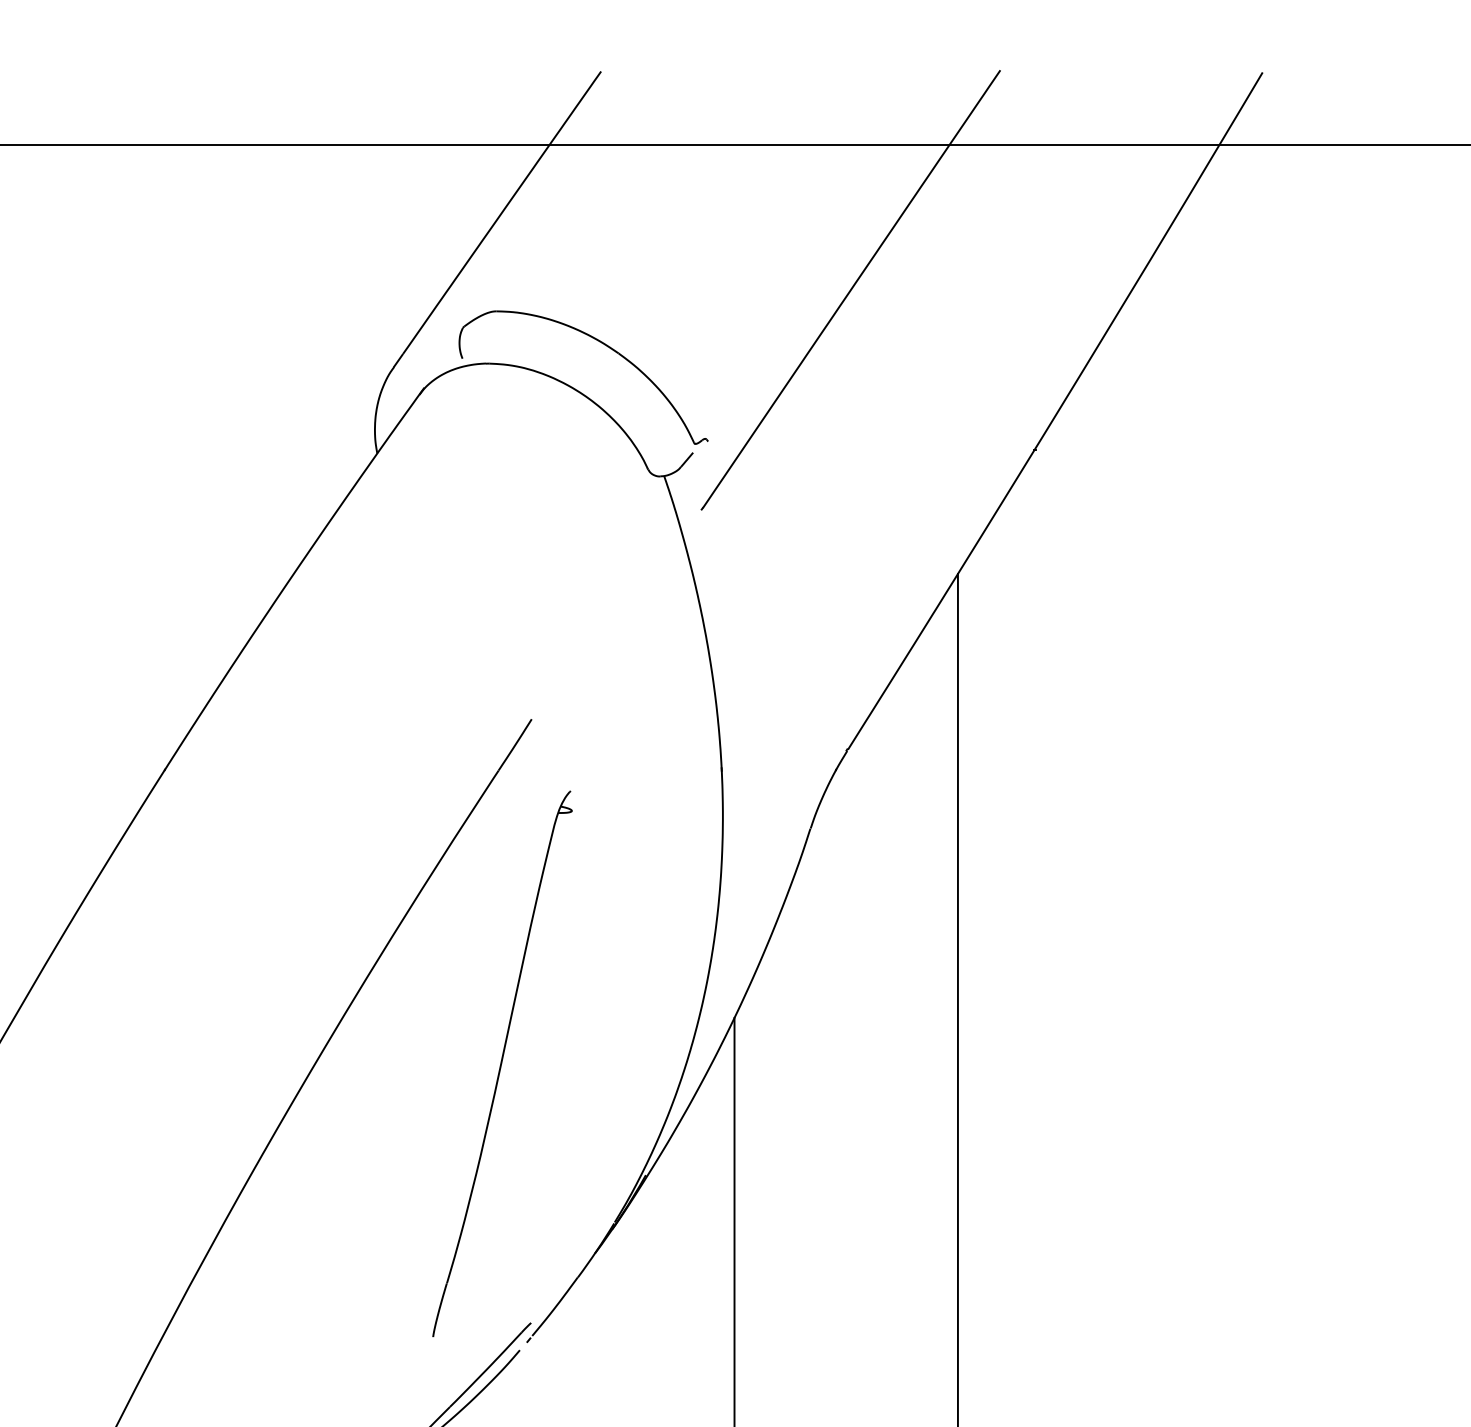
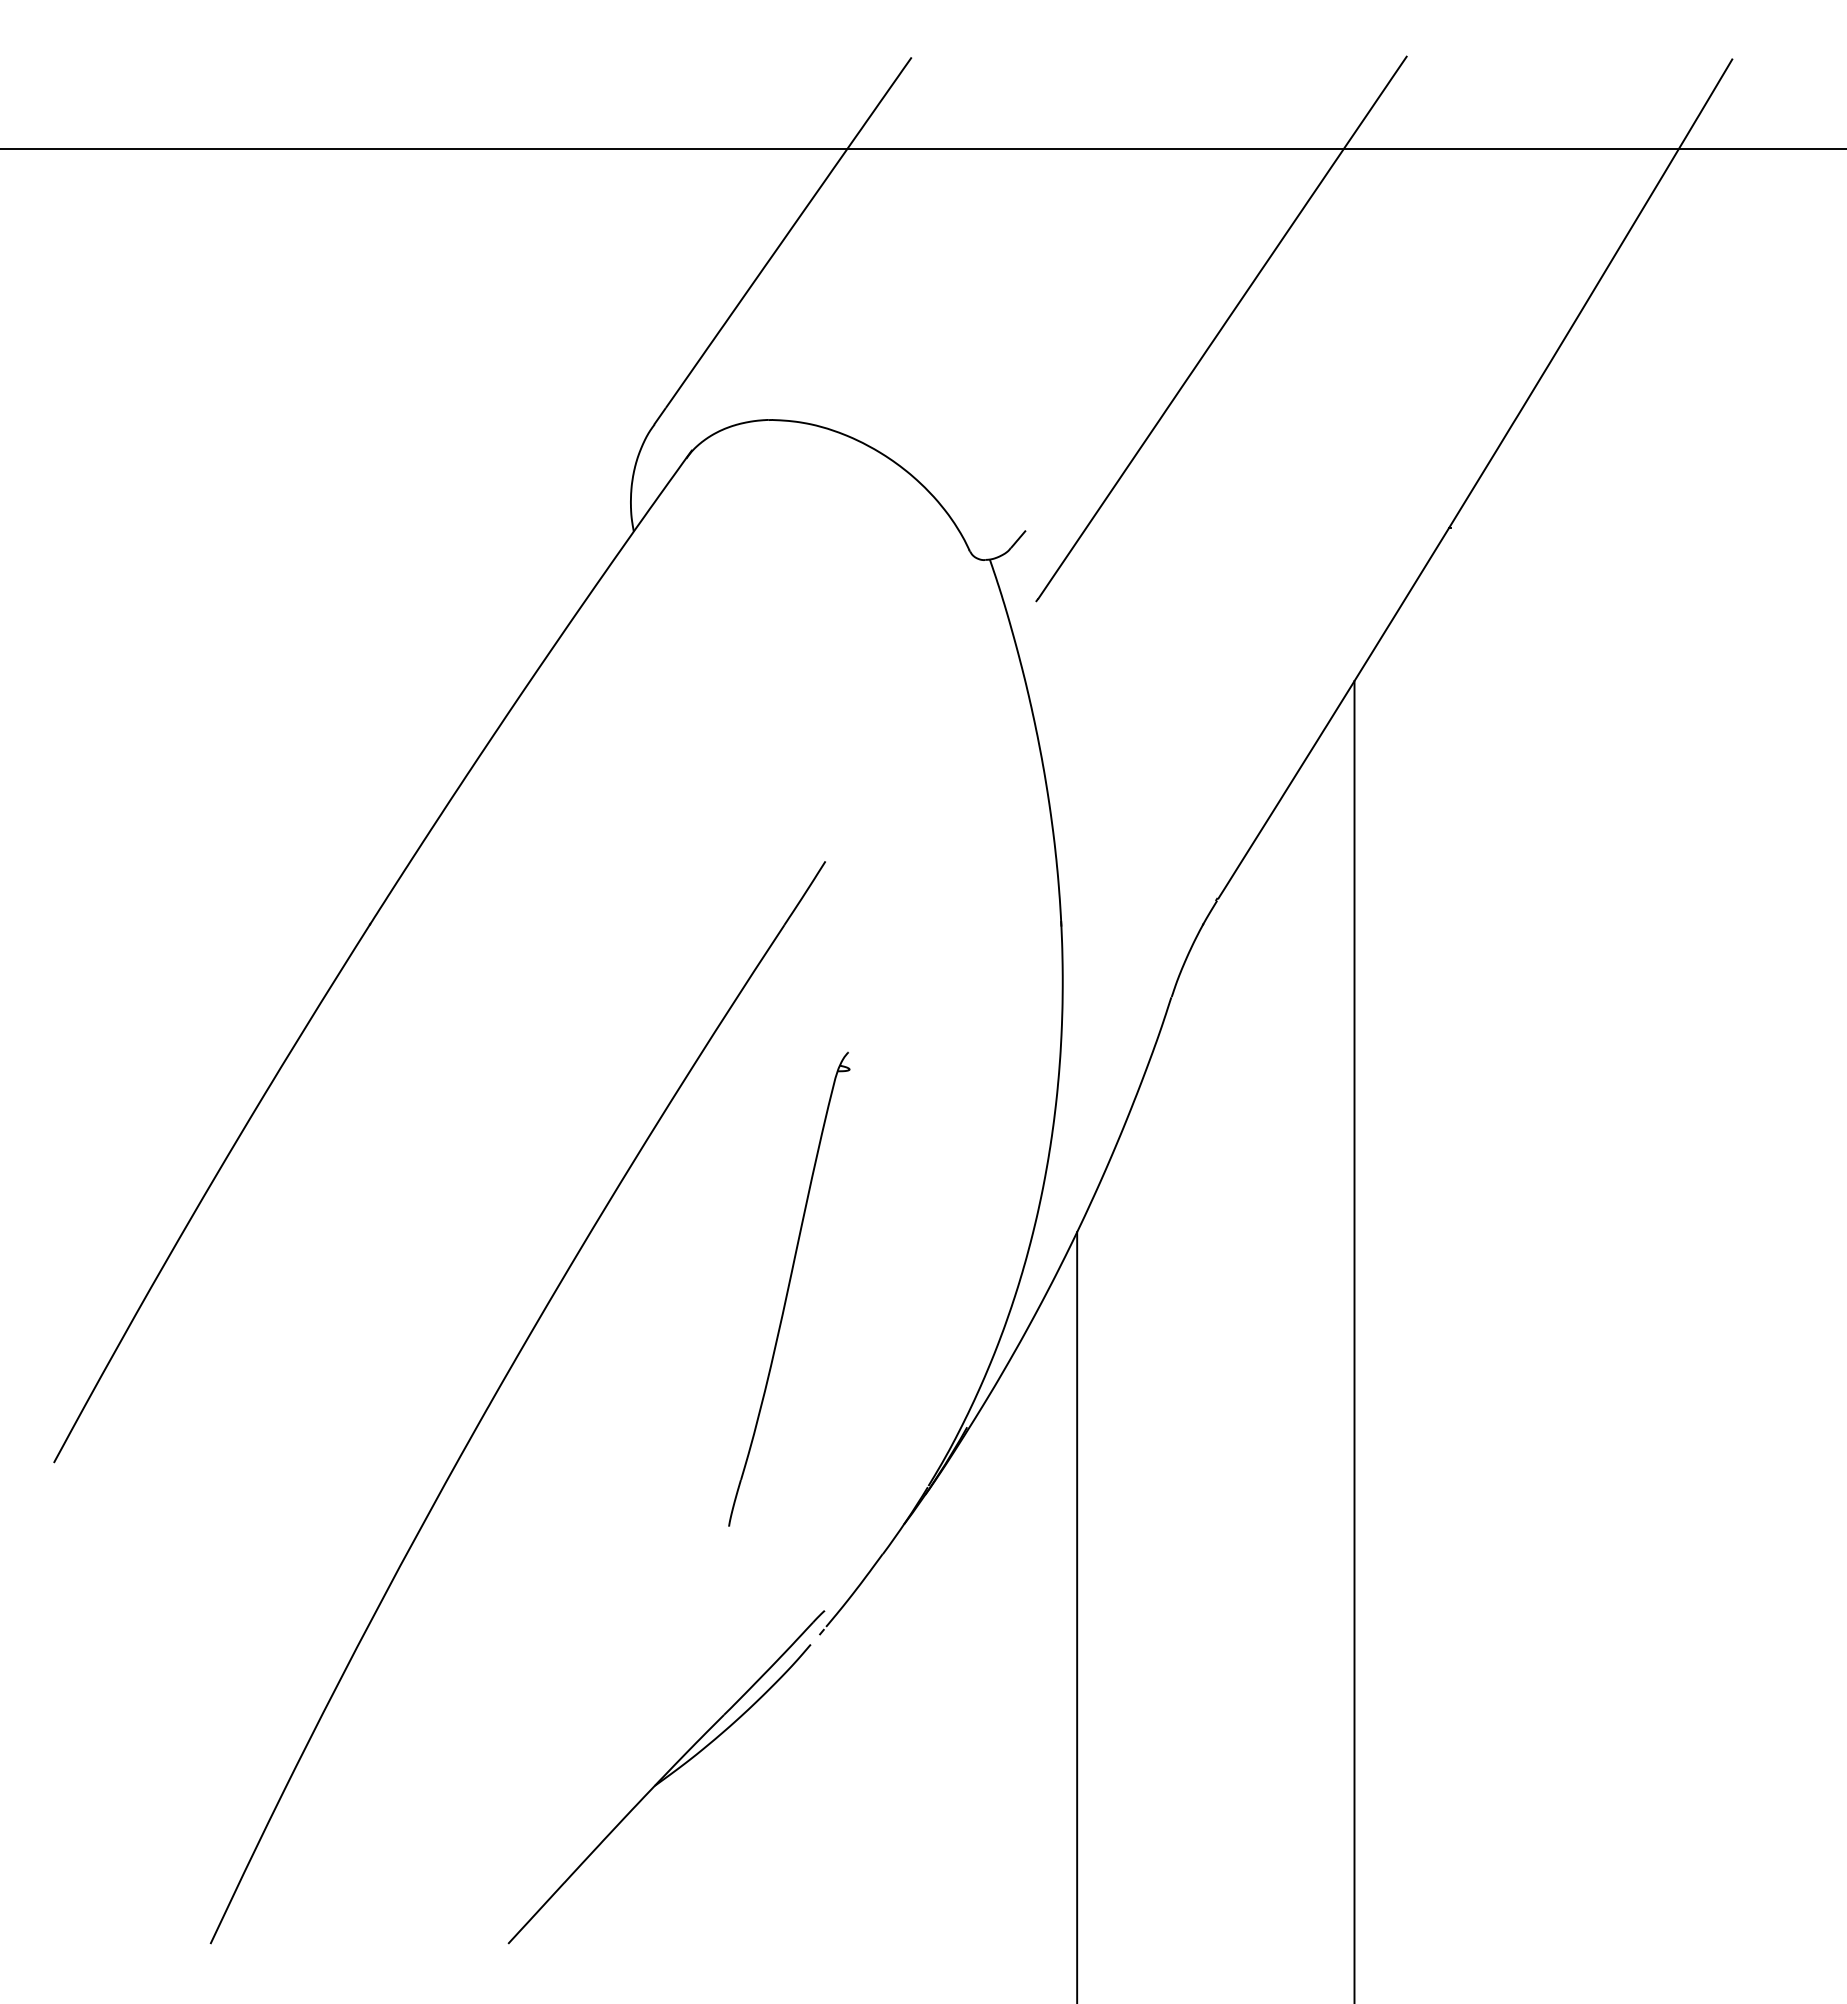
part: (603, 344) -> (914, 396), removed
part: (502, 1064) -> (789, 1289), size x0.7

